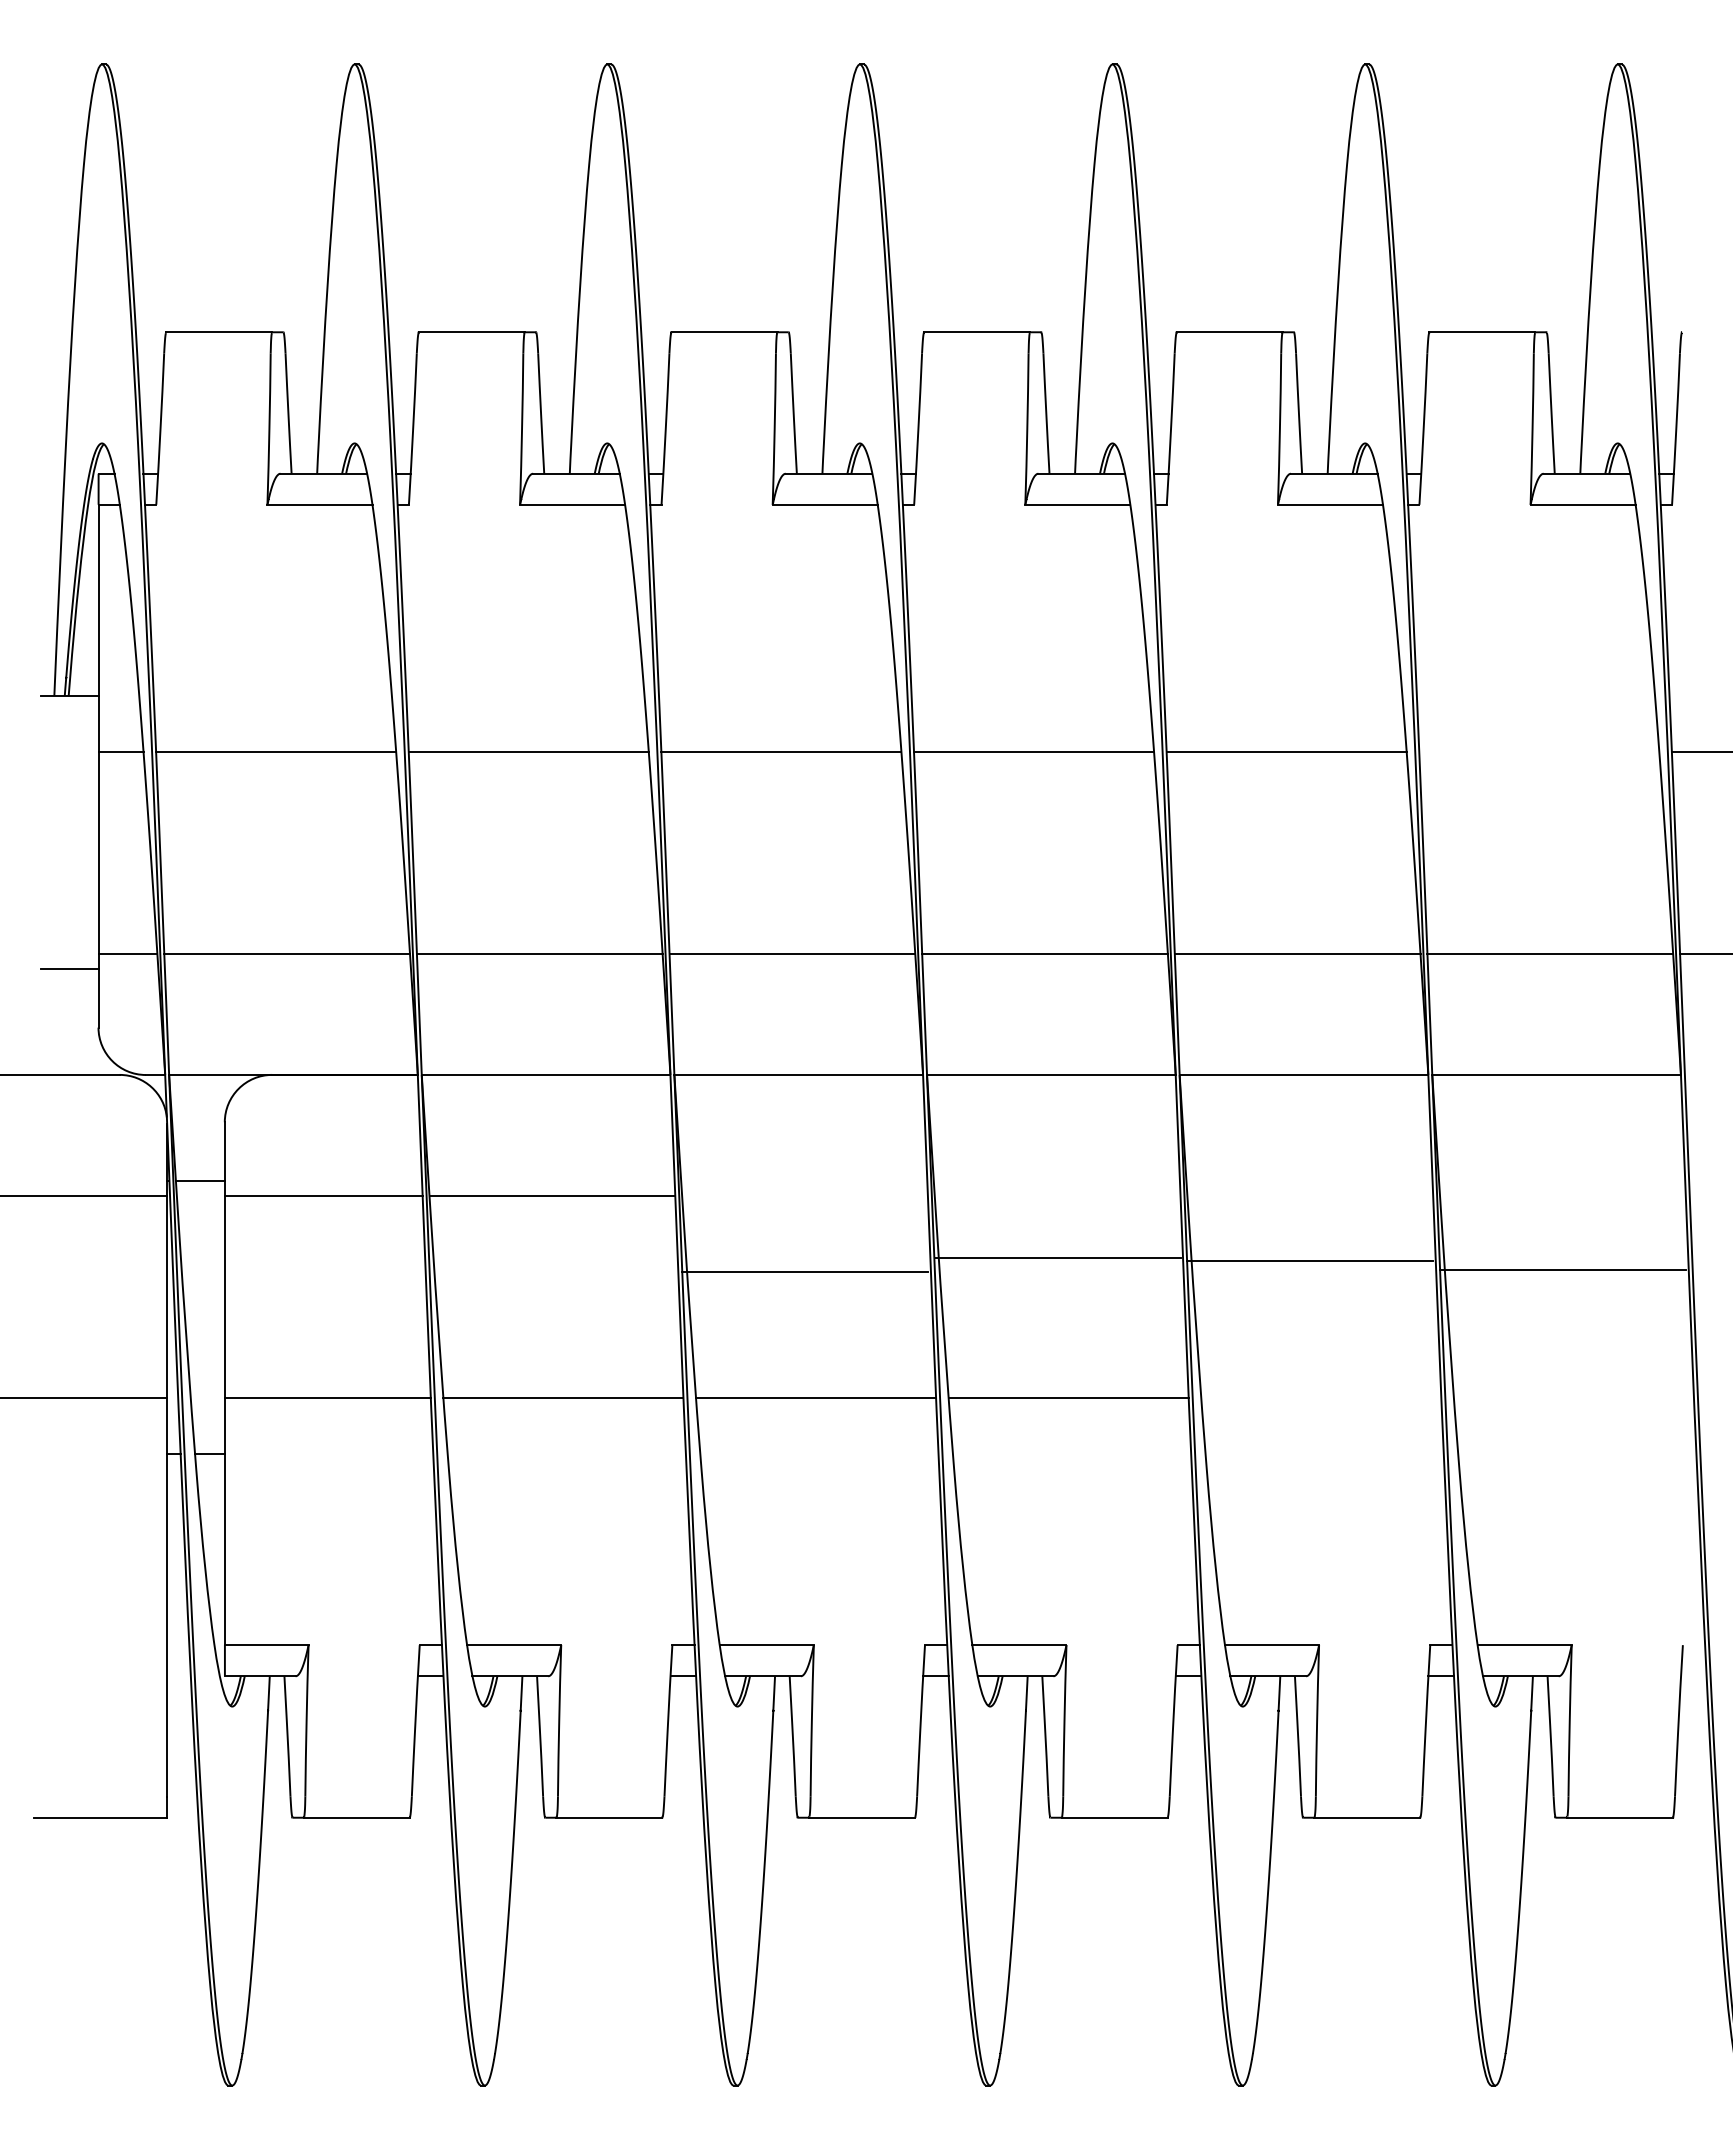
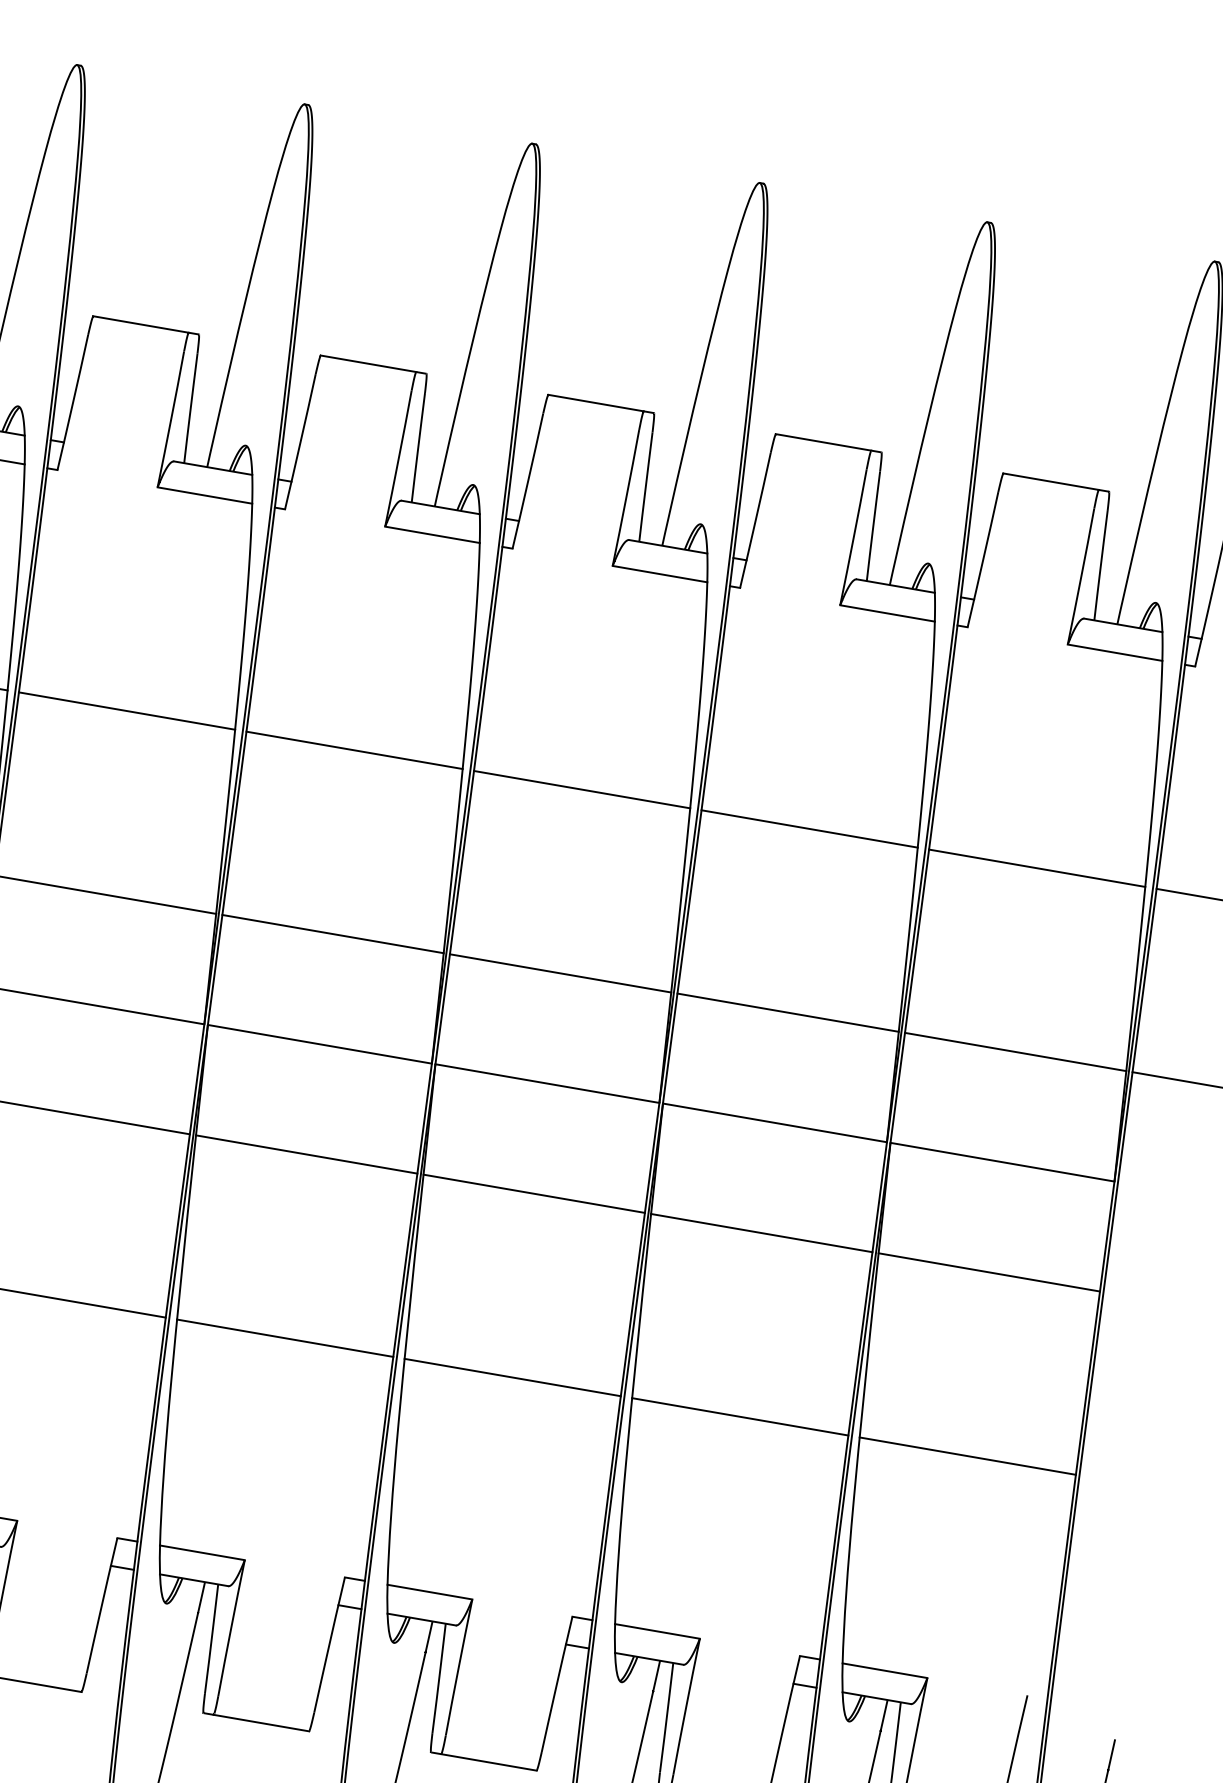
line: (1539, 751) -> (1037, 868), added
line: (1057, 1258) -> (534, 1193), moved
line: (1310, 1261) -> (761, 1233), moved
line: (1562, 1270) -> (988, 1272), moved
line: (804, 1272) -> (306, 1154), moved
line: (1321, 1398) -> (740, 1416), added
line: (1573, 1398) -> (967, 1456), added

